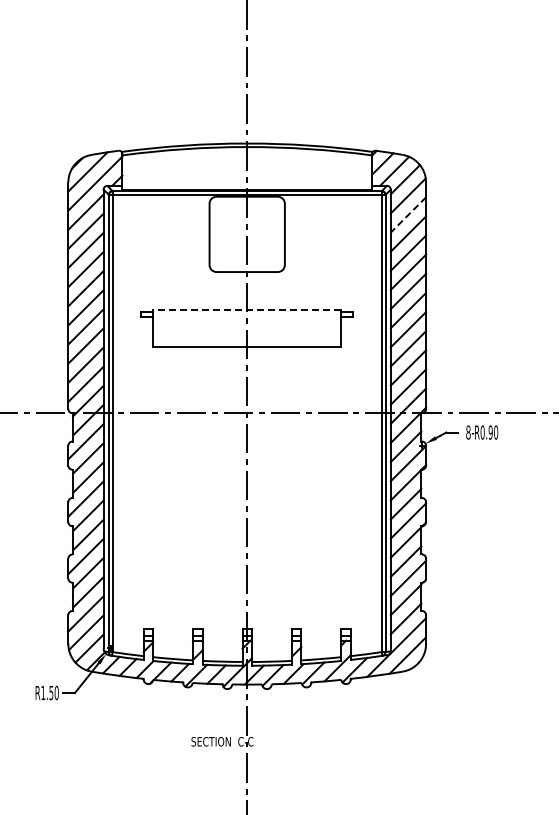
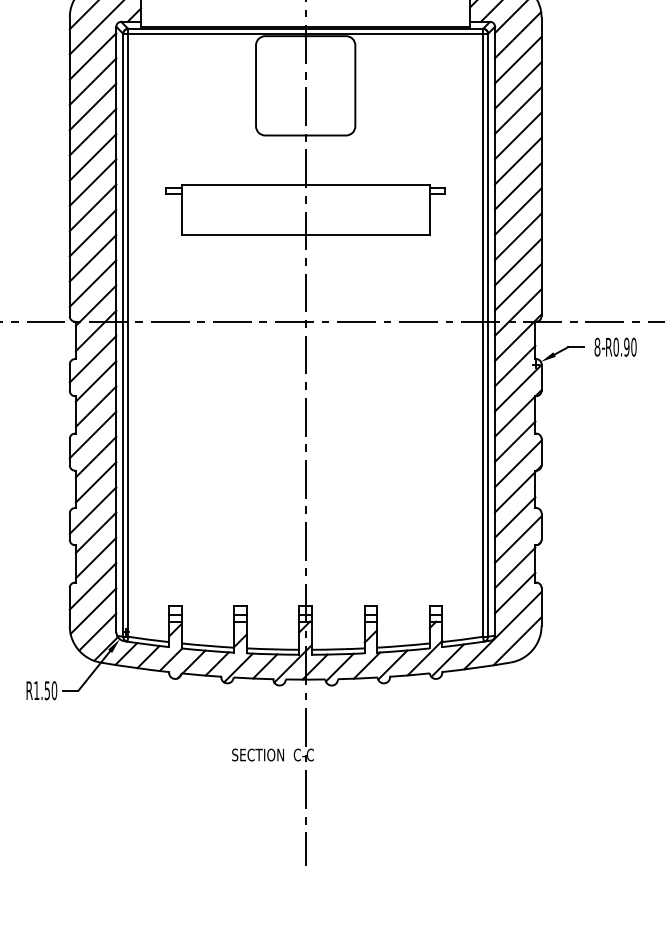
line: (408, 214) -> (518, 59), dashed -> solid
line: (246, 309) -> (304, 184), dashed -> solid

